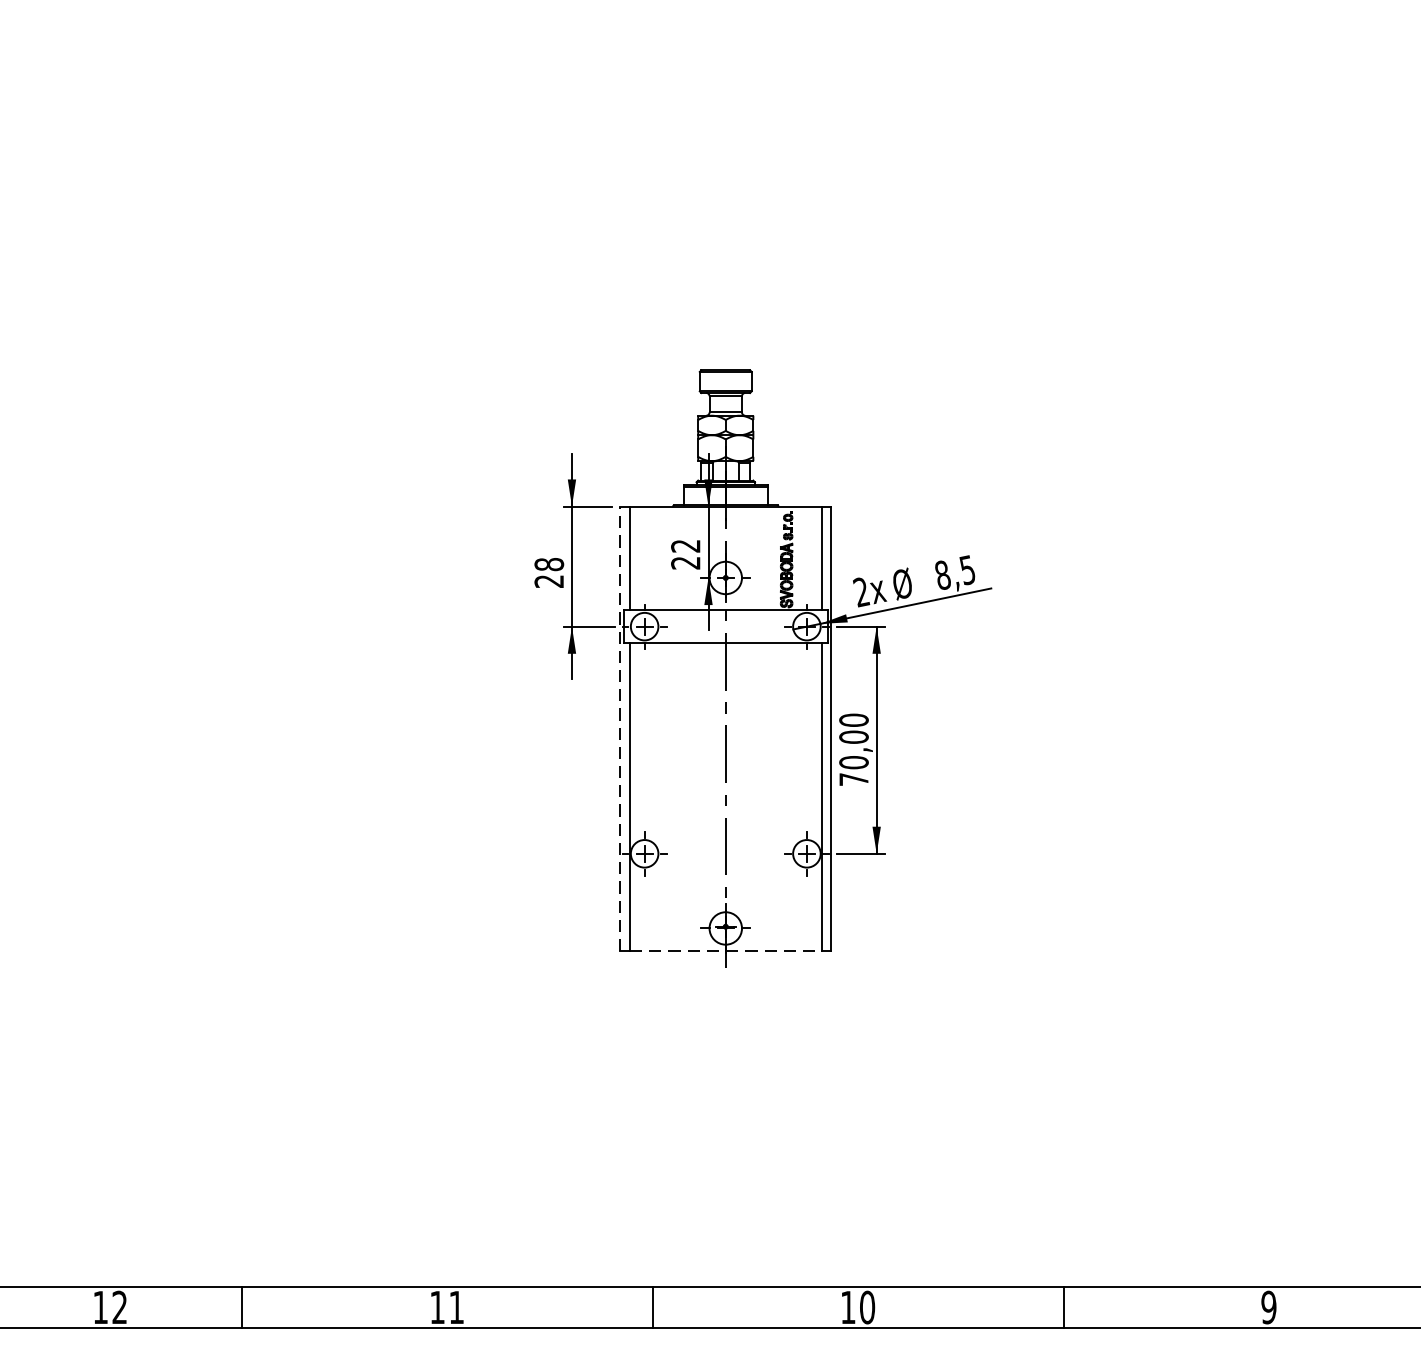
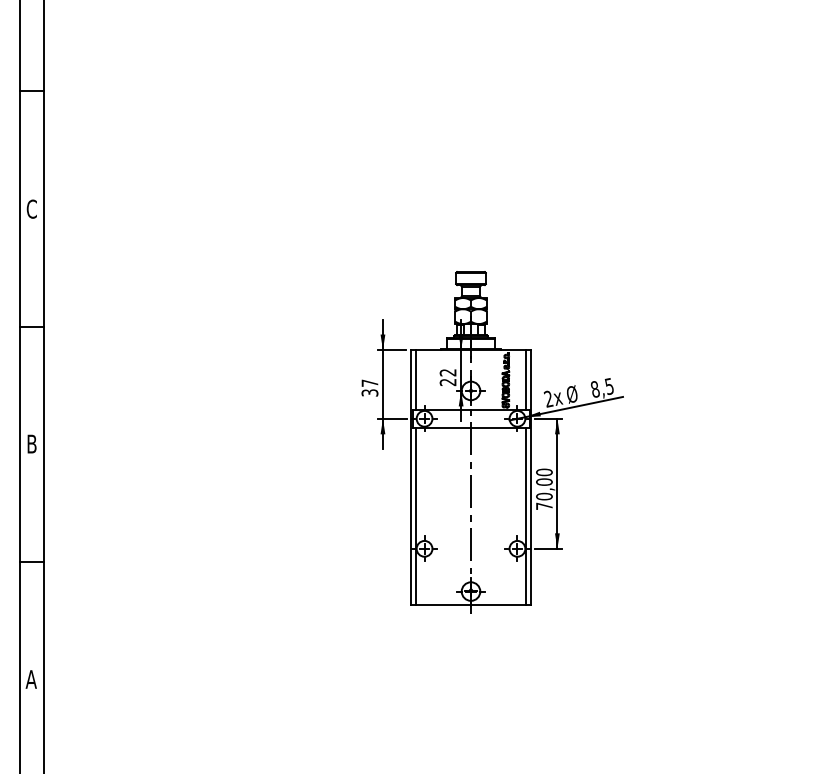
text: (548, 571) -> (369, 387), 28 -> 37
line: (620, 727) -> (410, 476), dashed -> solid
line: (726, 951) -> (471, 604), dashed -> solid

